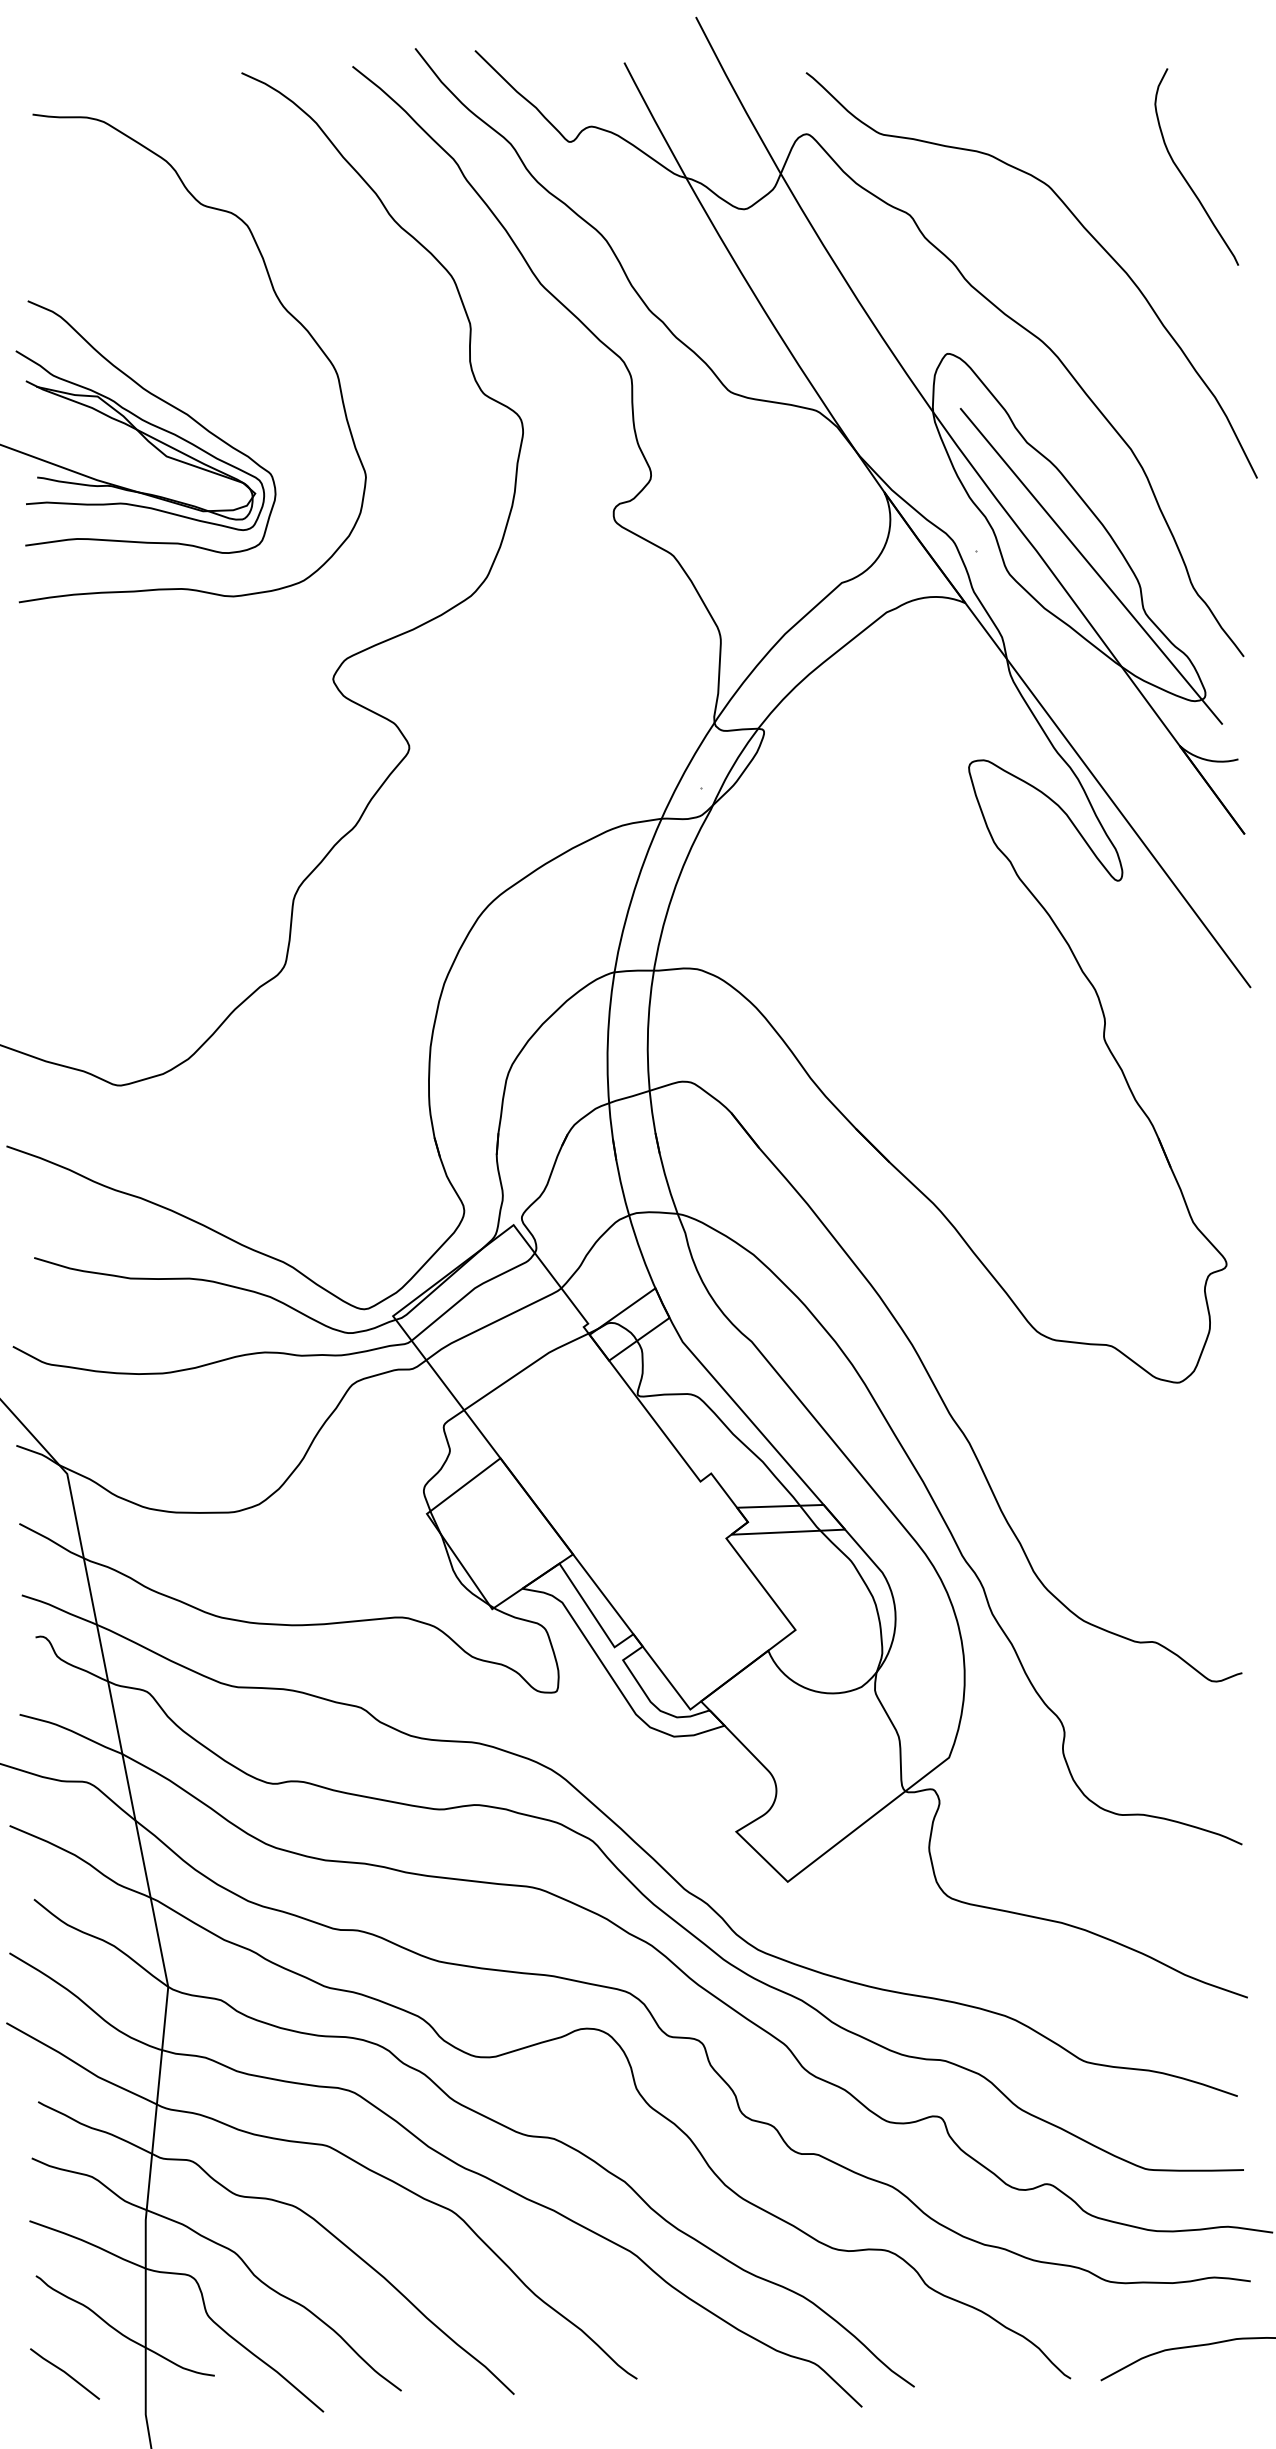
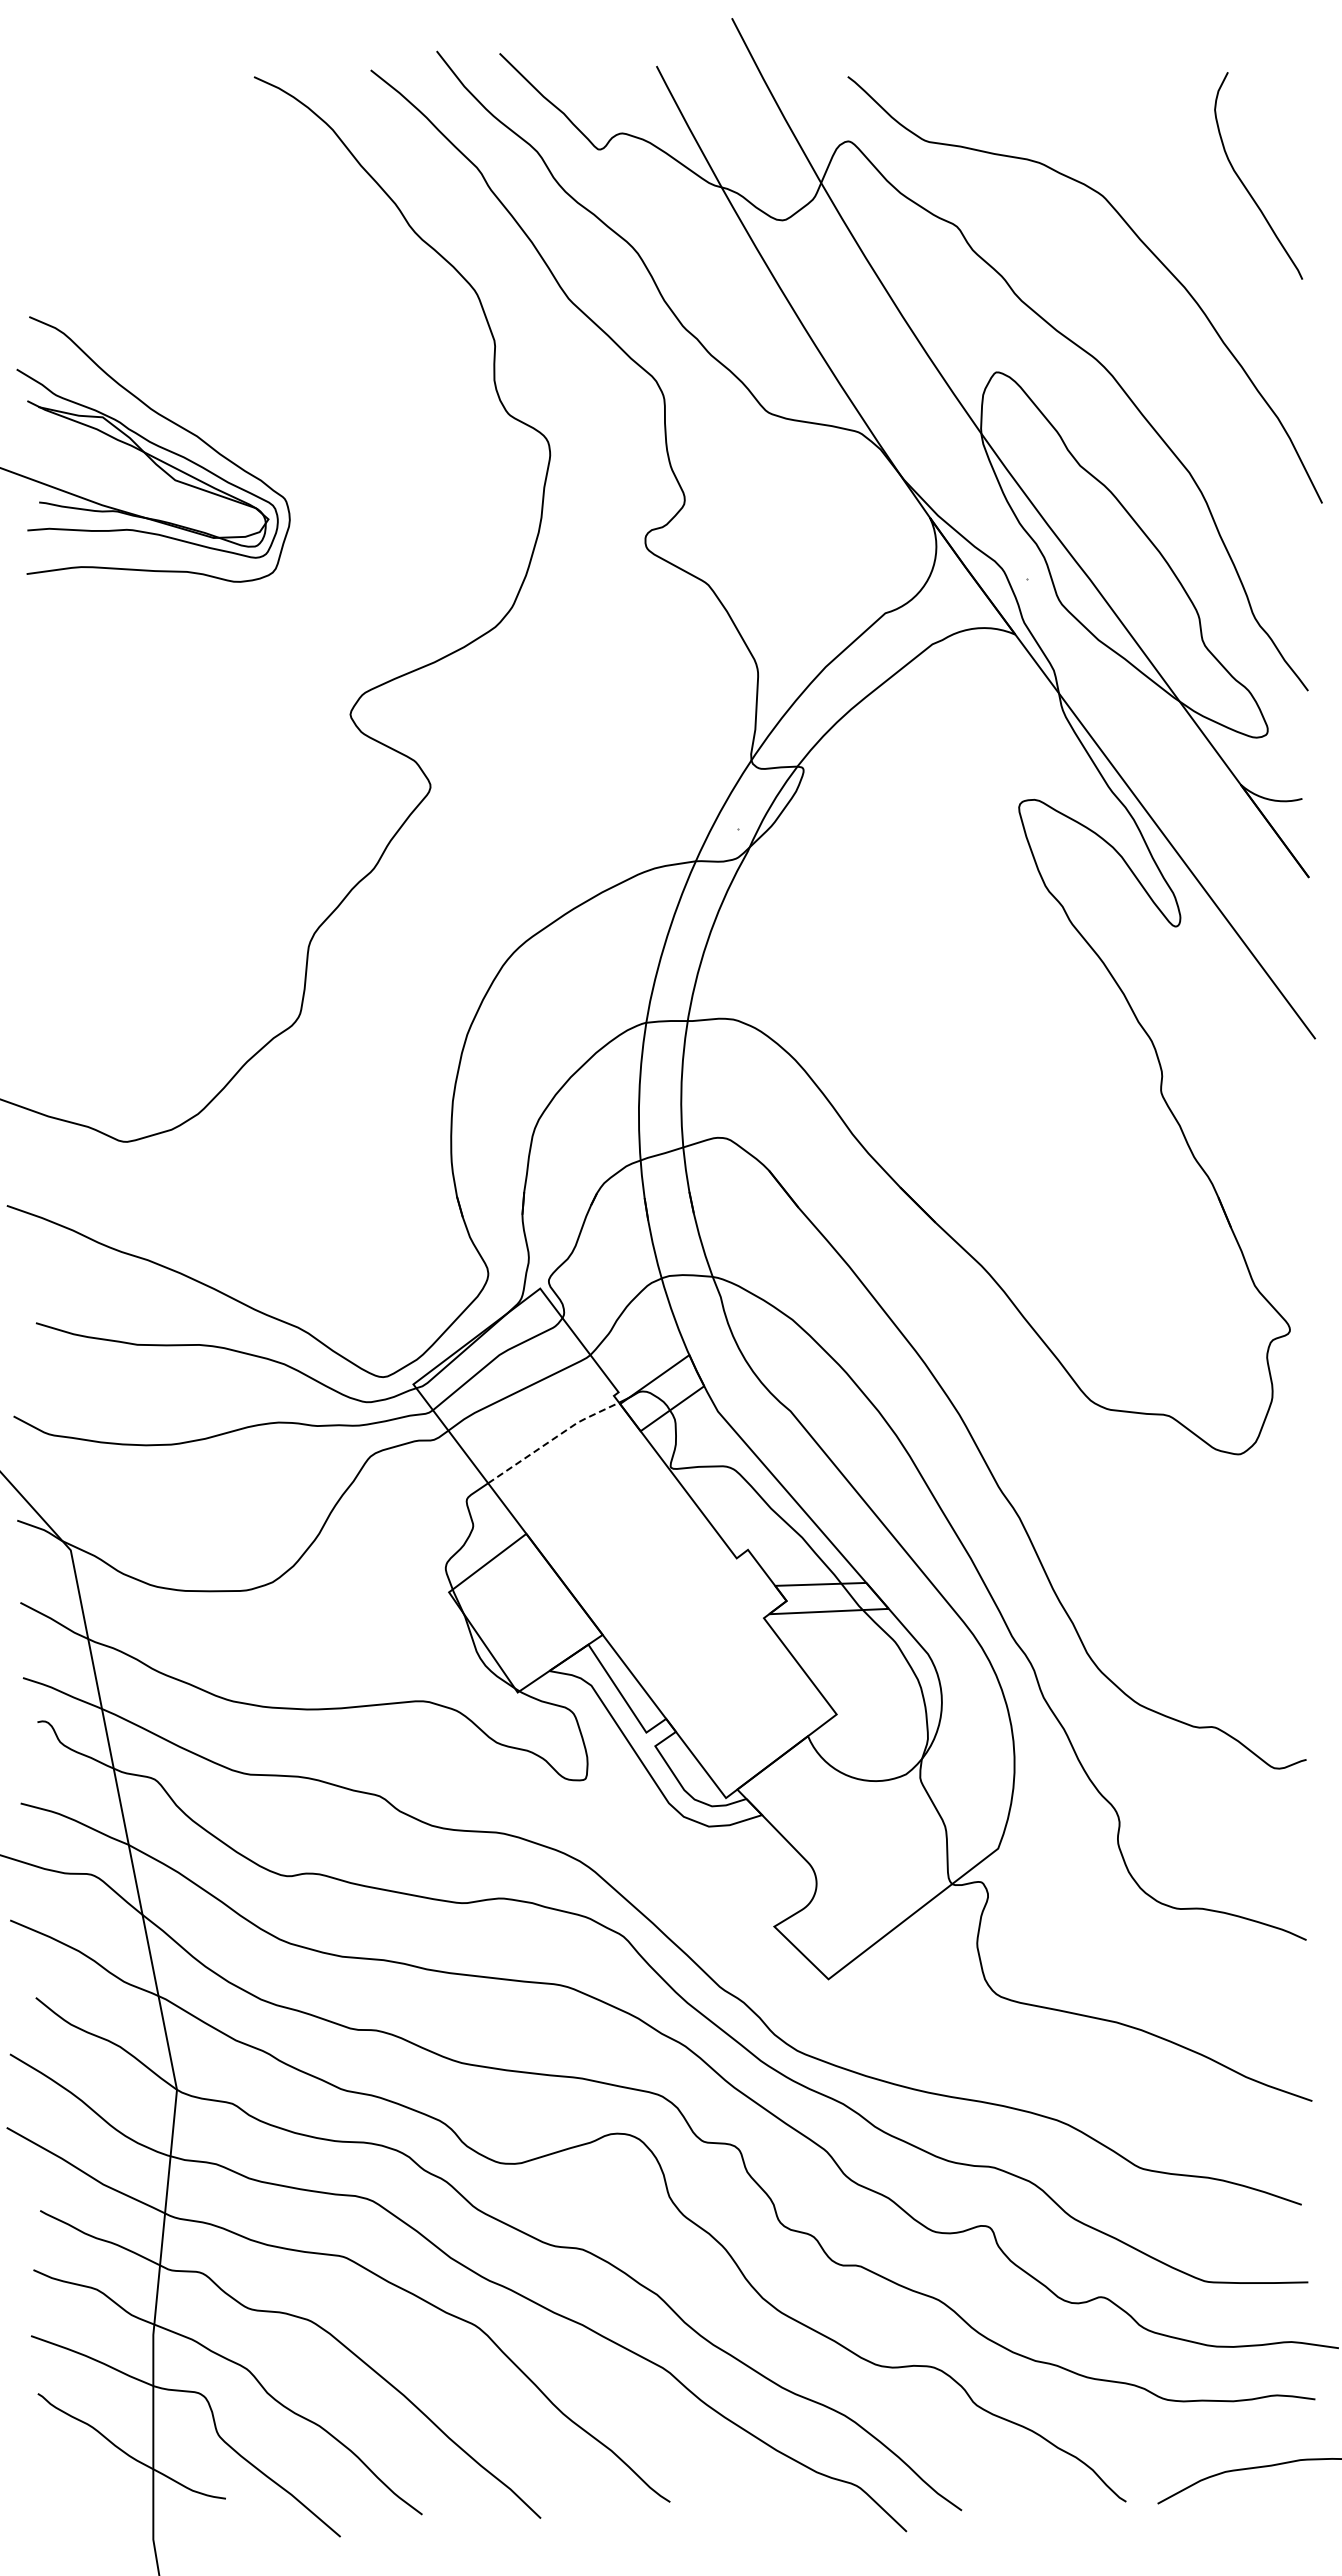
curve: (279, 303) -> (294, 319), removed
line: (1091, 566) -> (1147, 595), removed
line: (526, 1368) -> (553, 1439), solid -> dashed
line: (65, 2373) -> (68, 2496), removed

